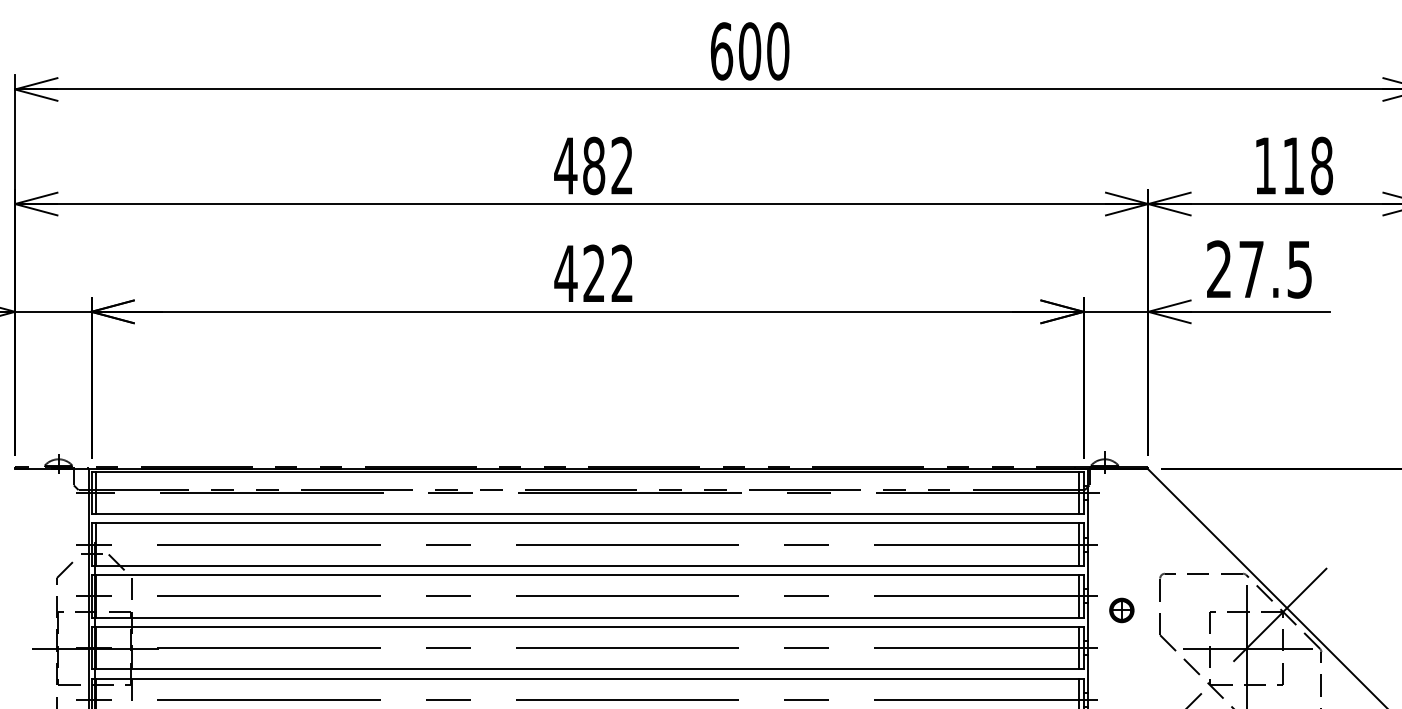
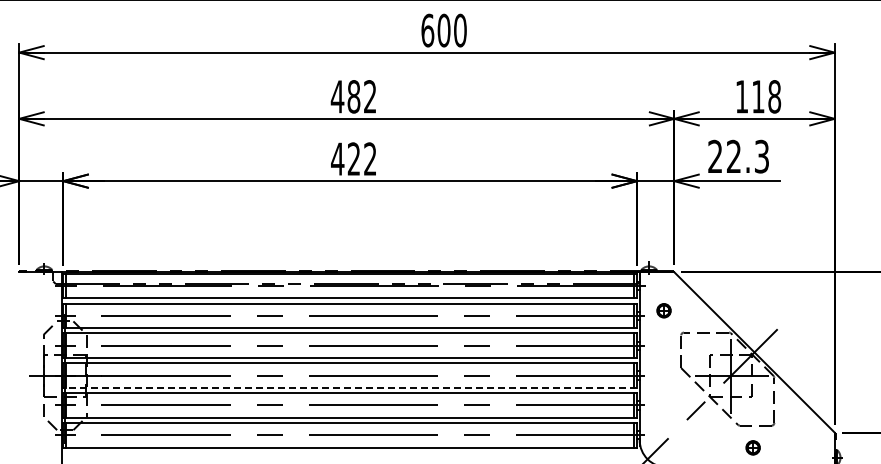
text: (1274, 267) -> (747, 155), 27.5 -> 22.3
part: (1120, 609) -> (663, 310), moved
line: (588, 668) -> (350, 387), solid -> dashed

